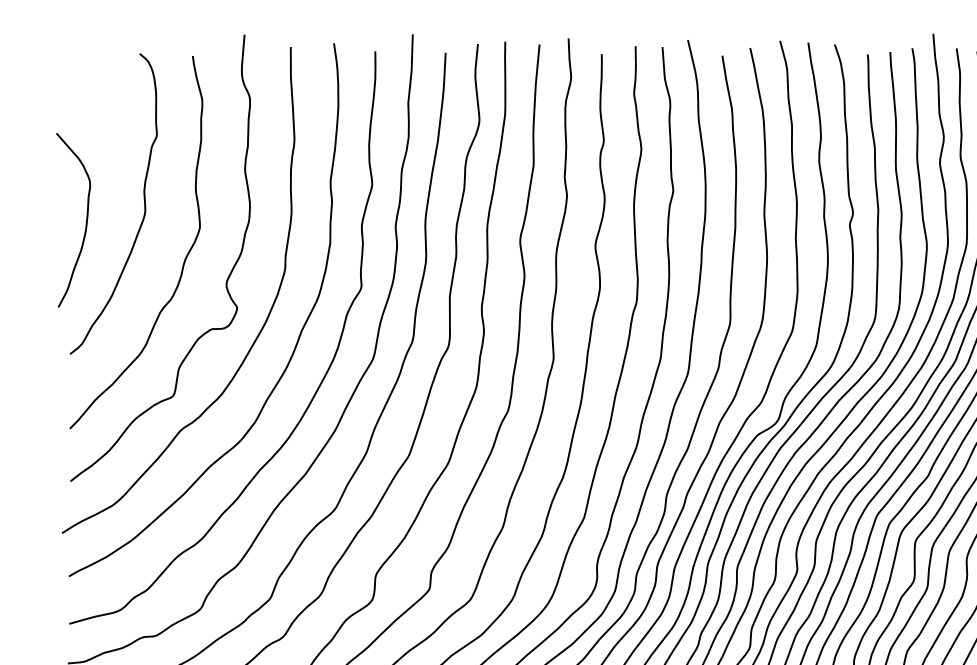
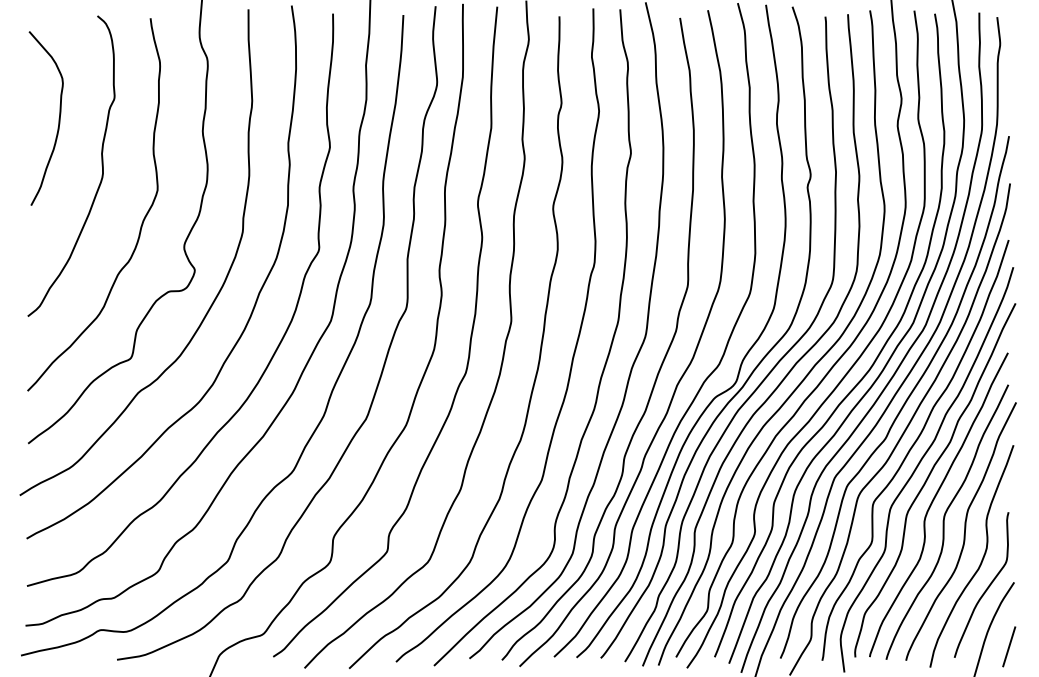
curve: (85, 220) -> (58, 118), moved

